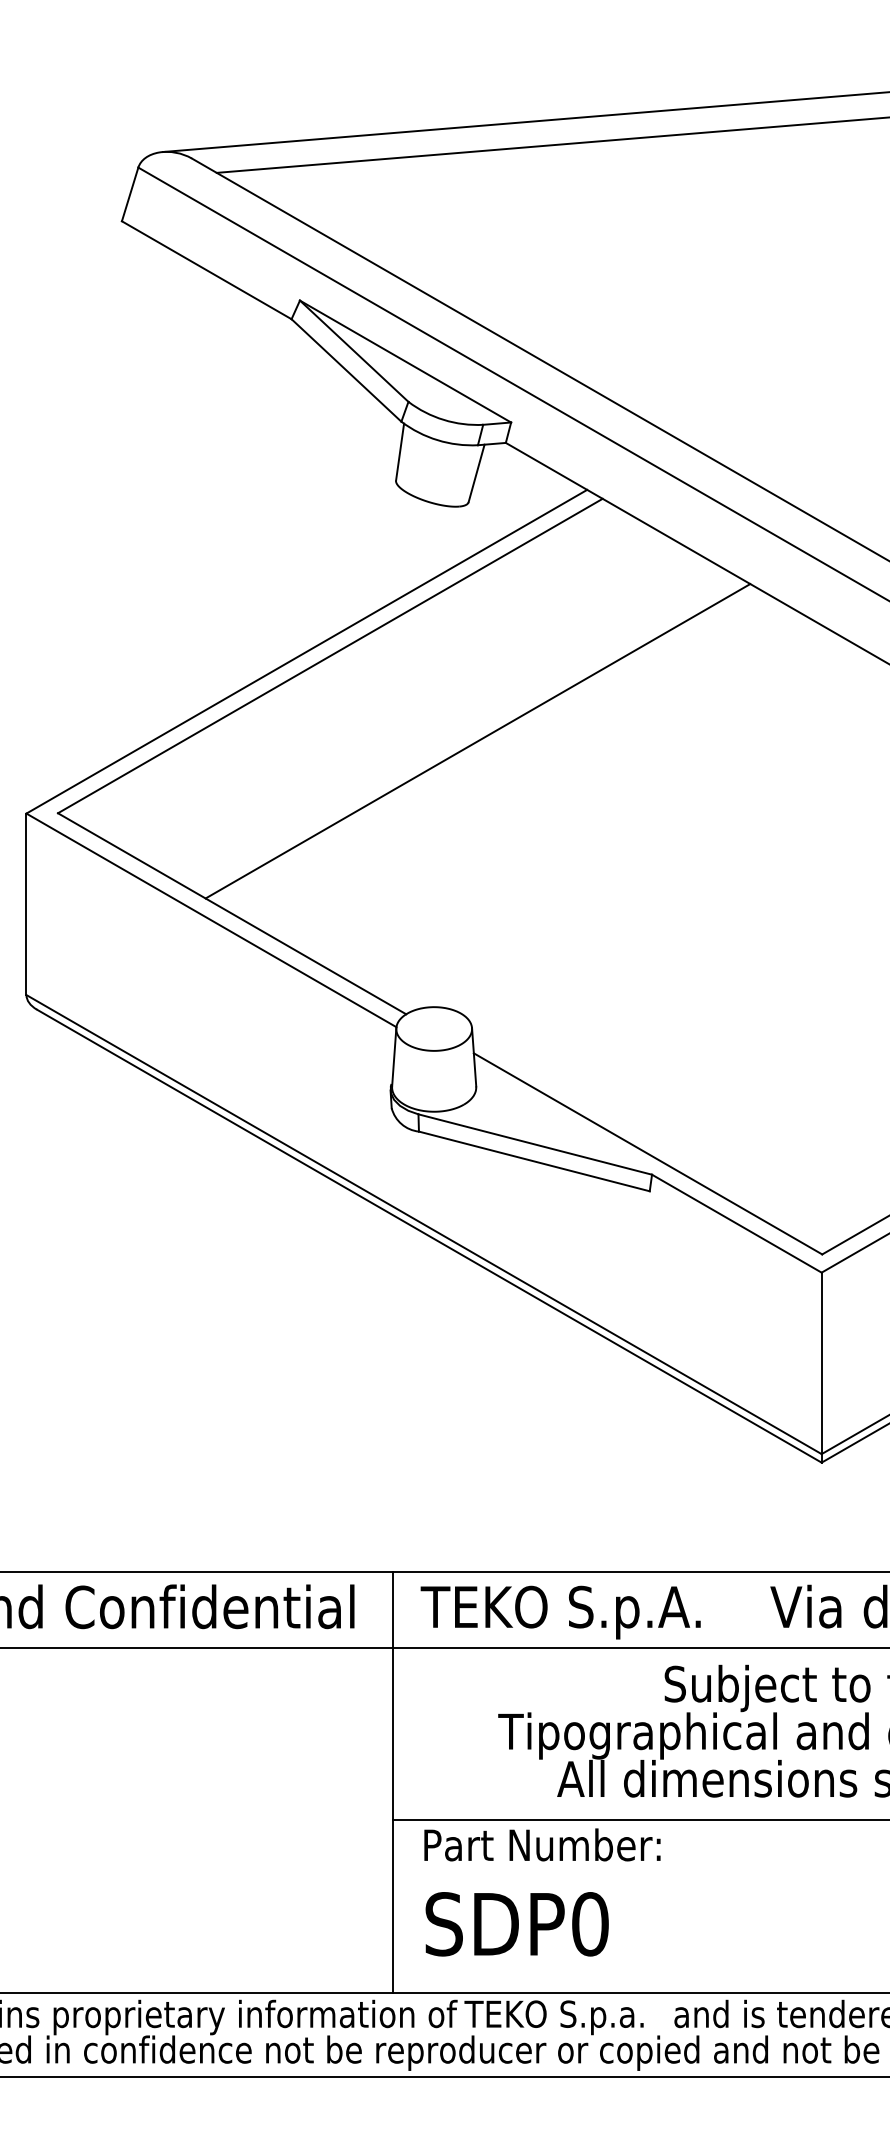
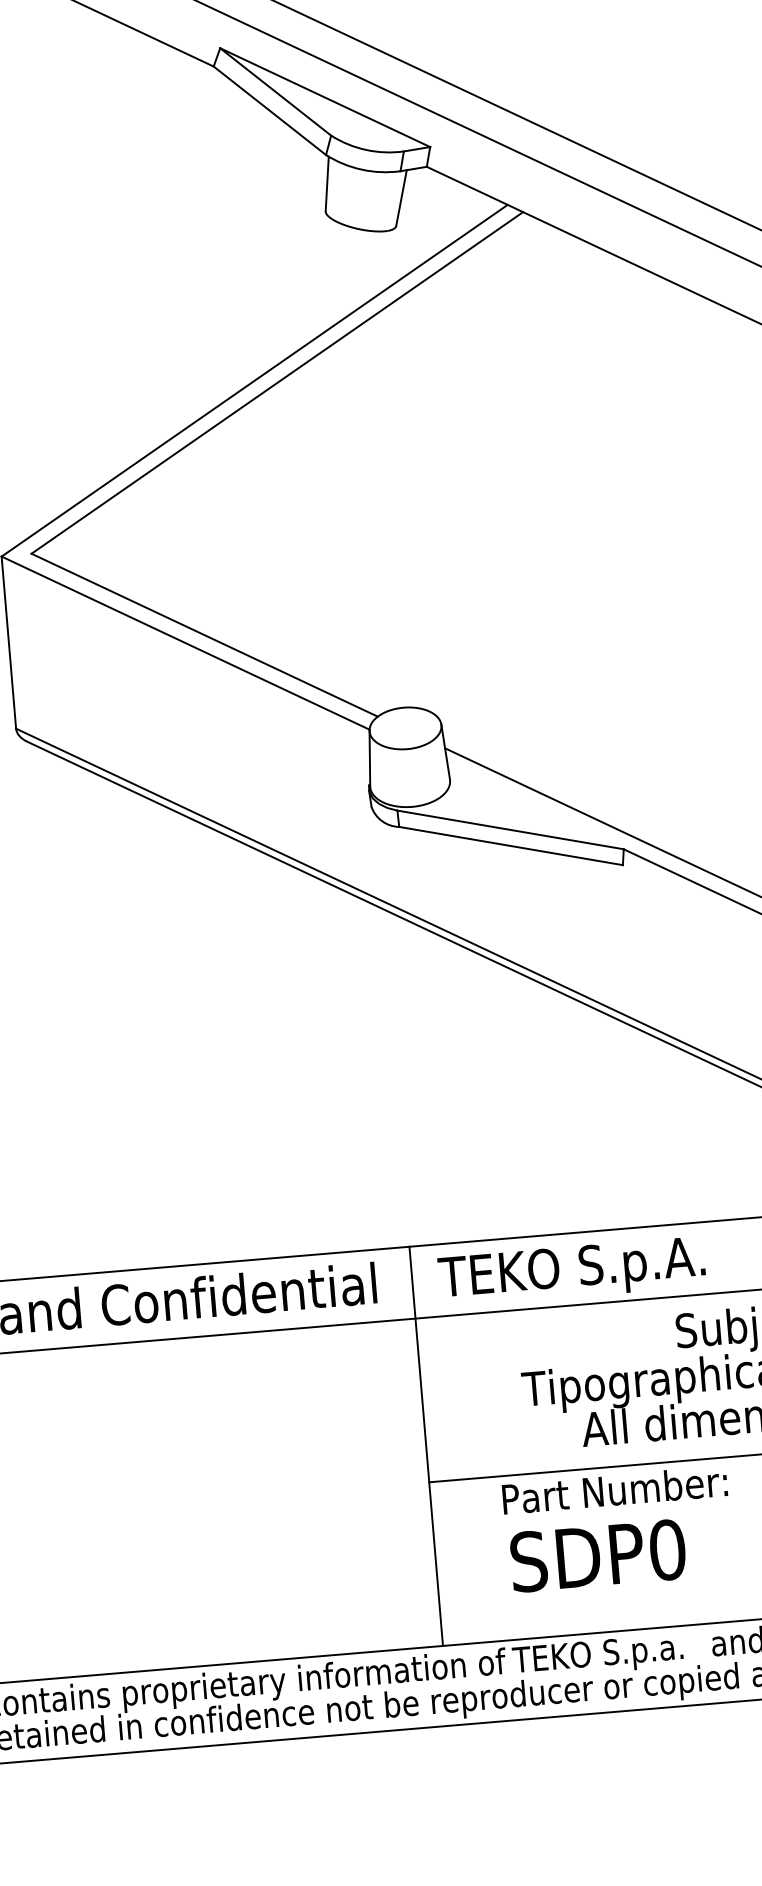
line: (477, 741) -> (423, 452), removed
text: (542, 1844) -> (614, 1489), moved
text: (516, 1924) -> (597, 1556), moved

